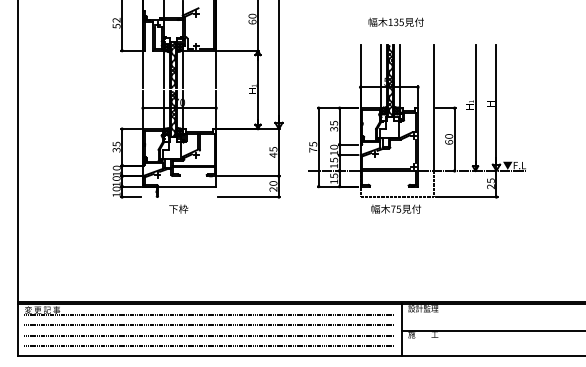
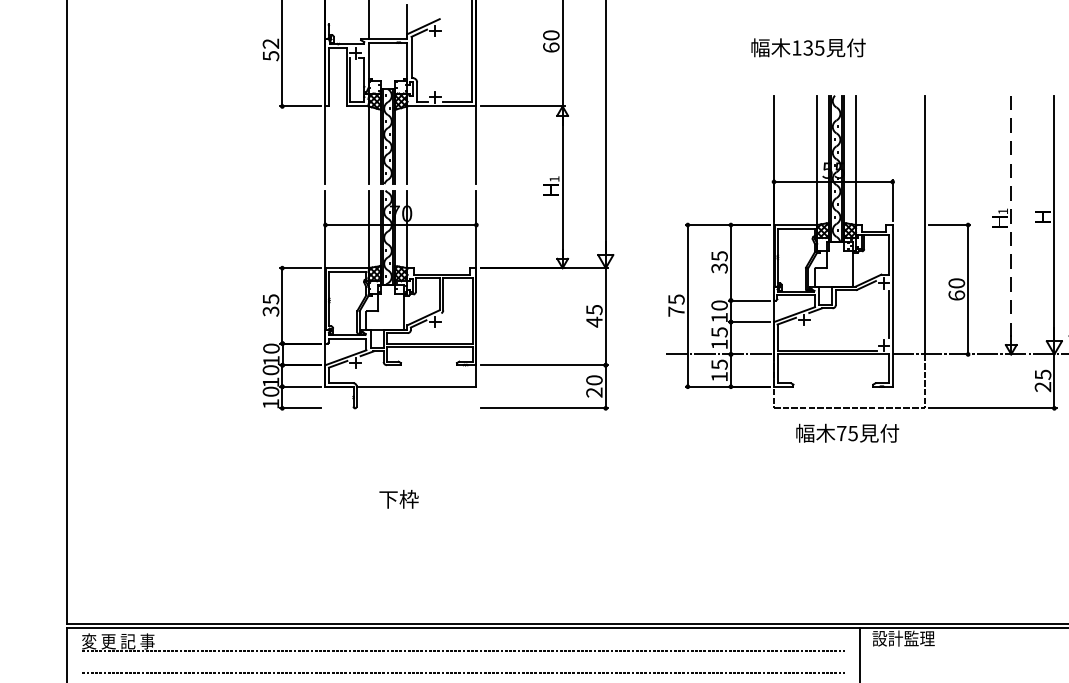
text: (395, 21) -> (806, 46), moved
line: (475, 106) -> (1011, 221), solid -> dashed
text: (178, 208) -> (398, 497), moved

